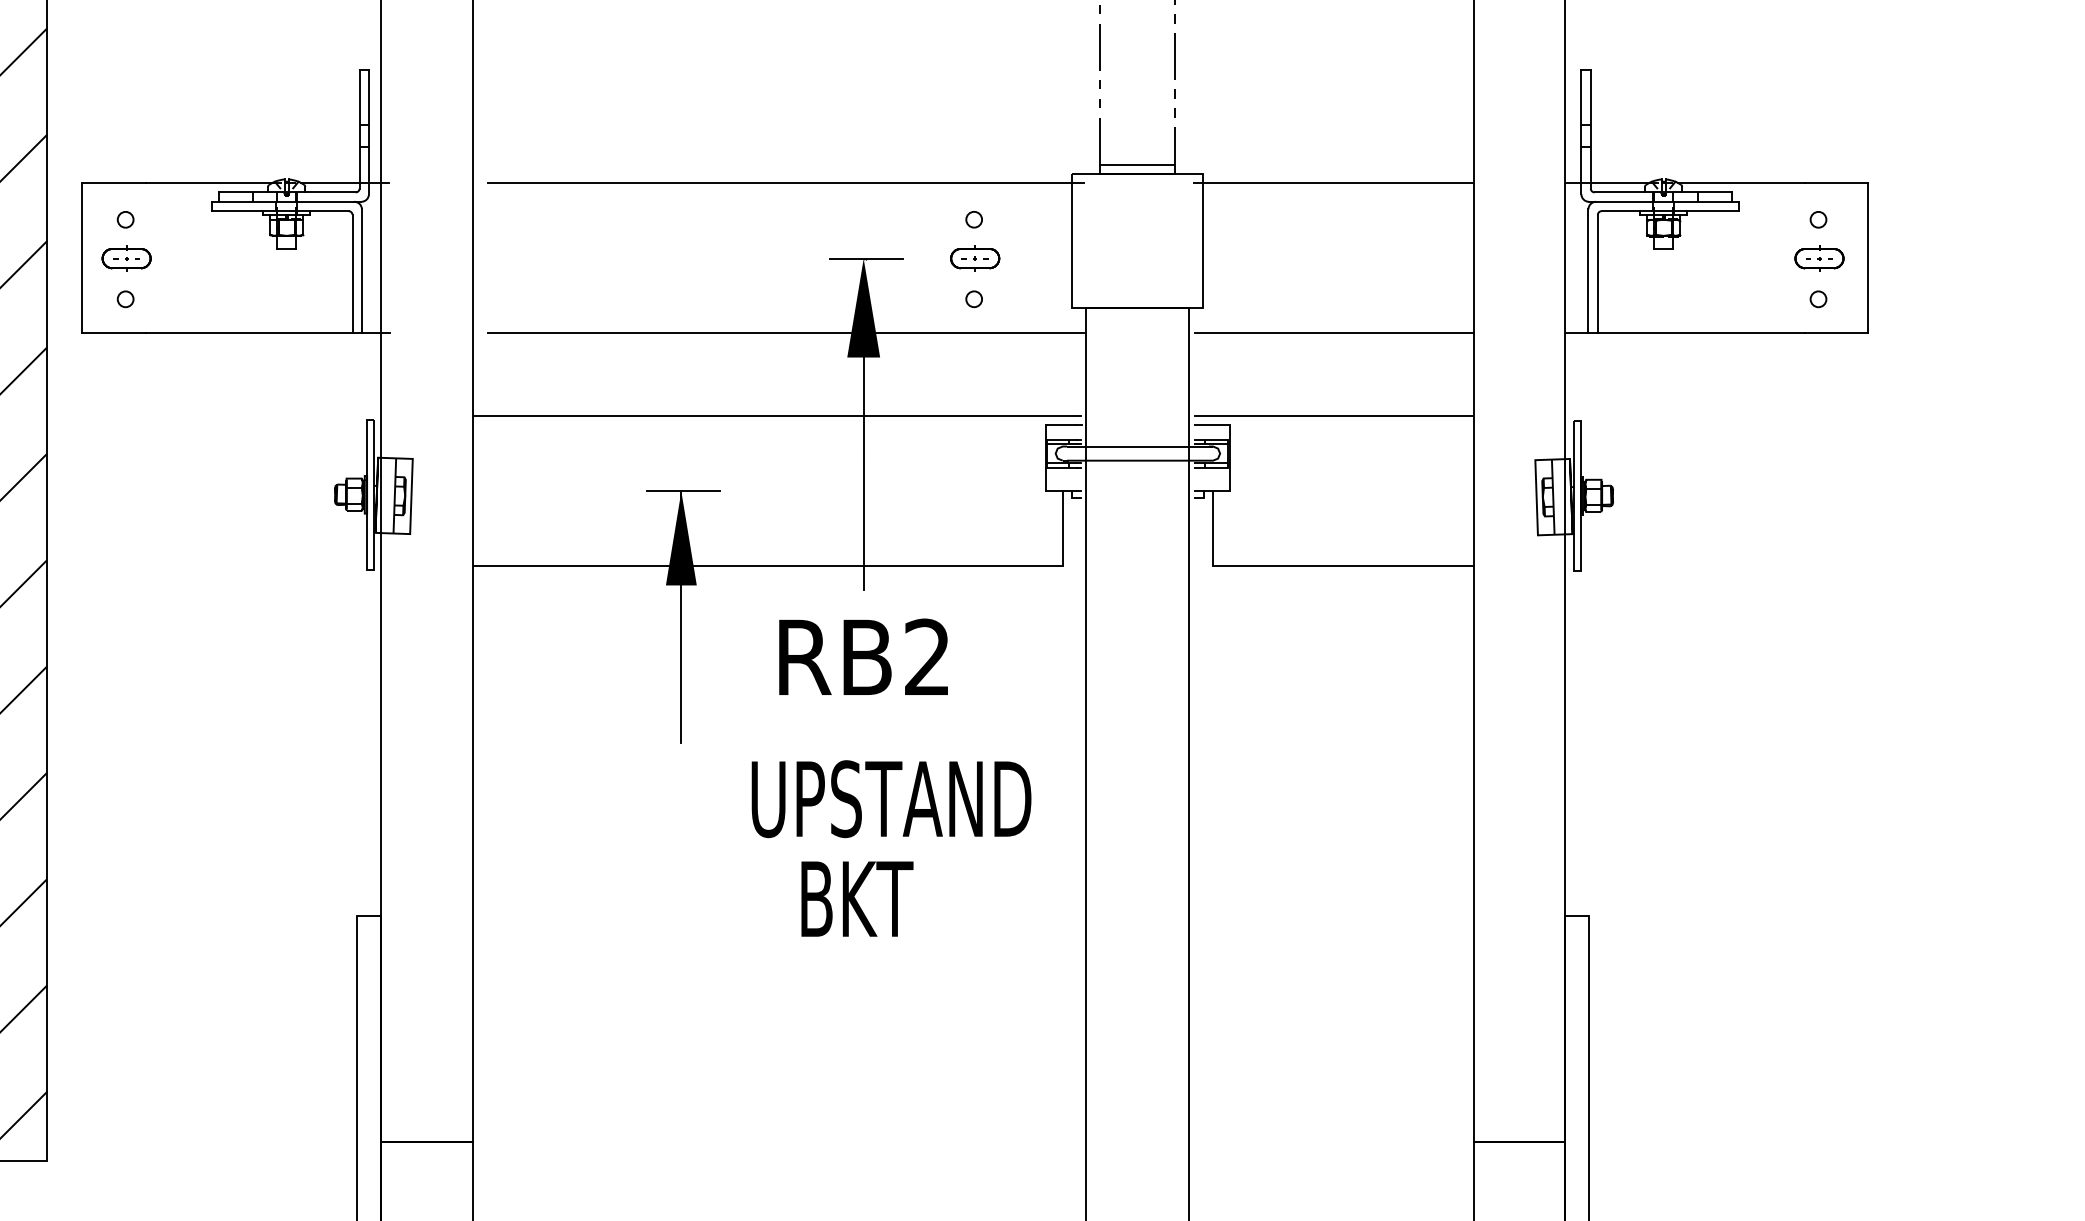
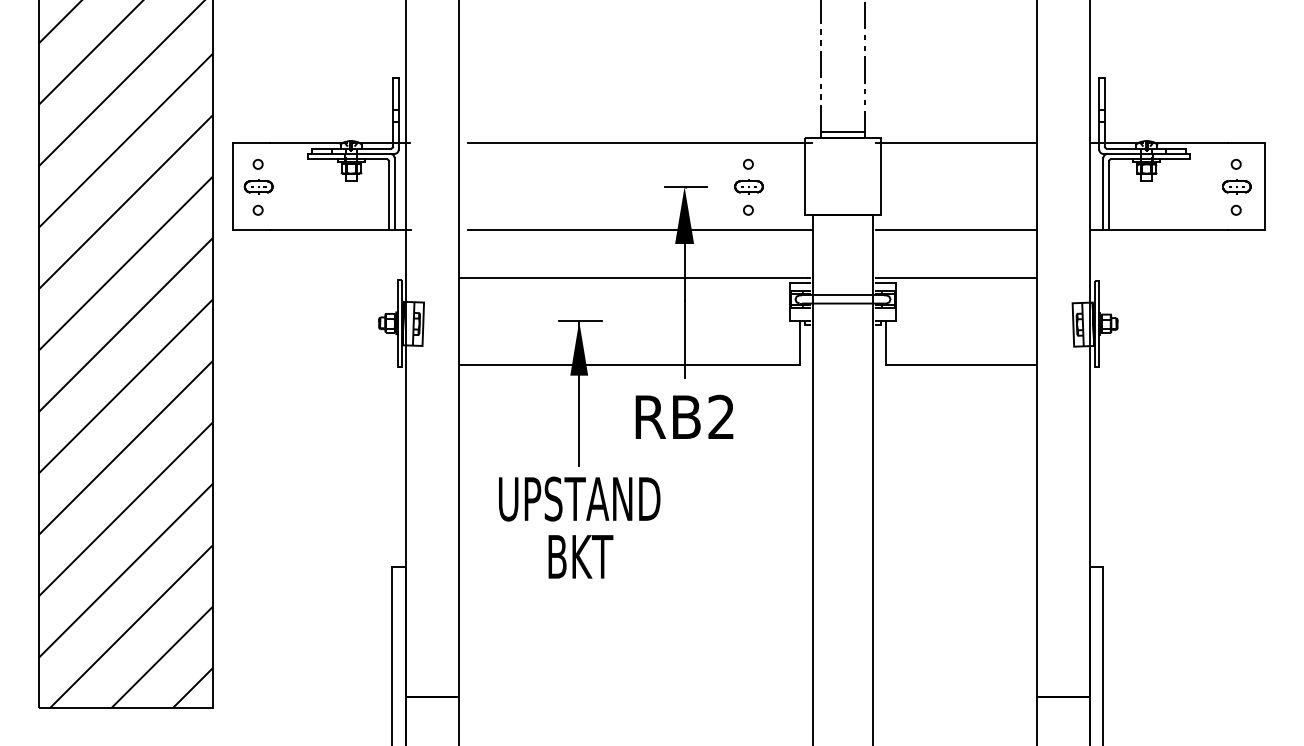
text: (891, 798) -> (579, 498), moved
text: (856, 898) -> (580, 556), moved

